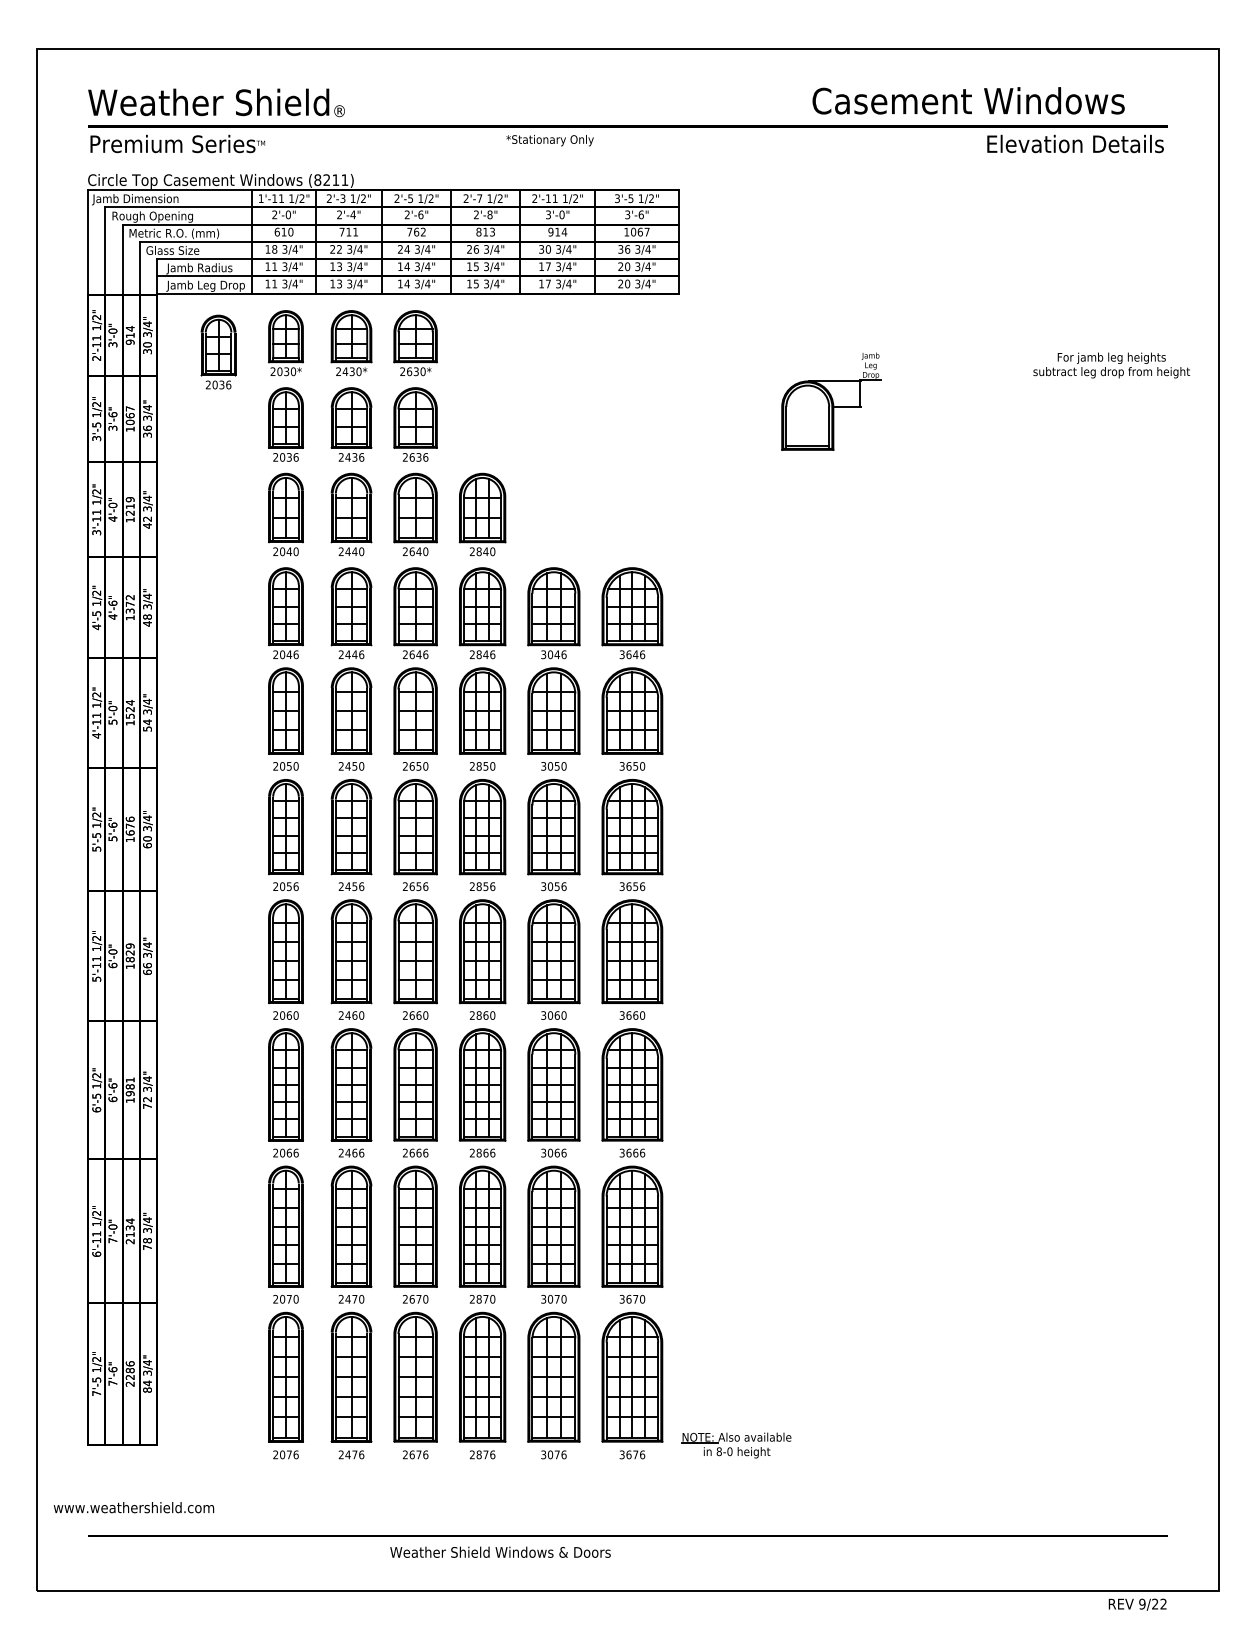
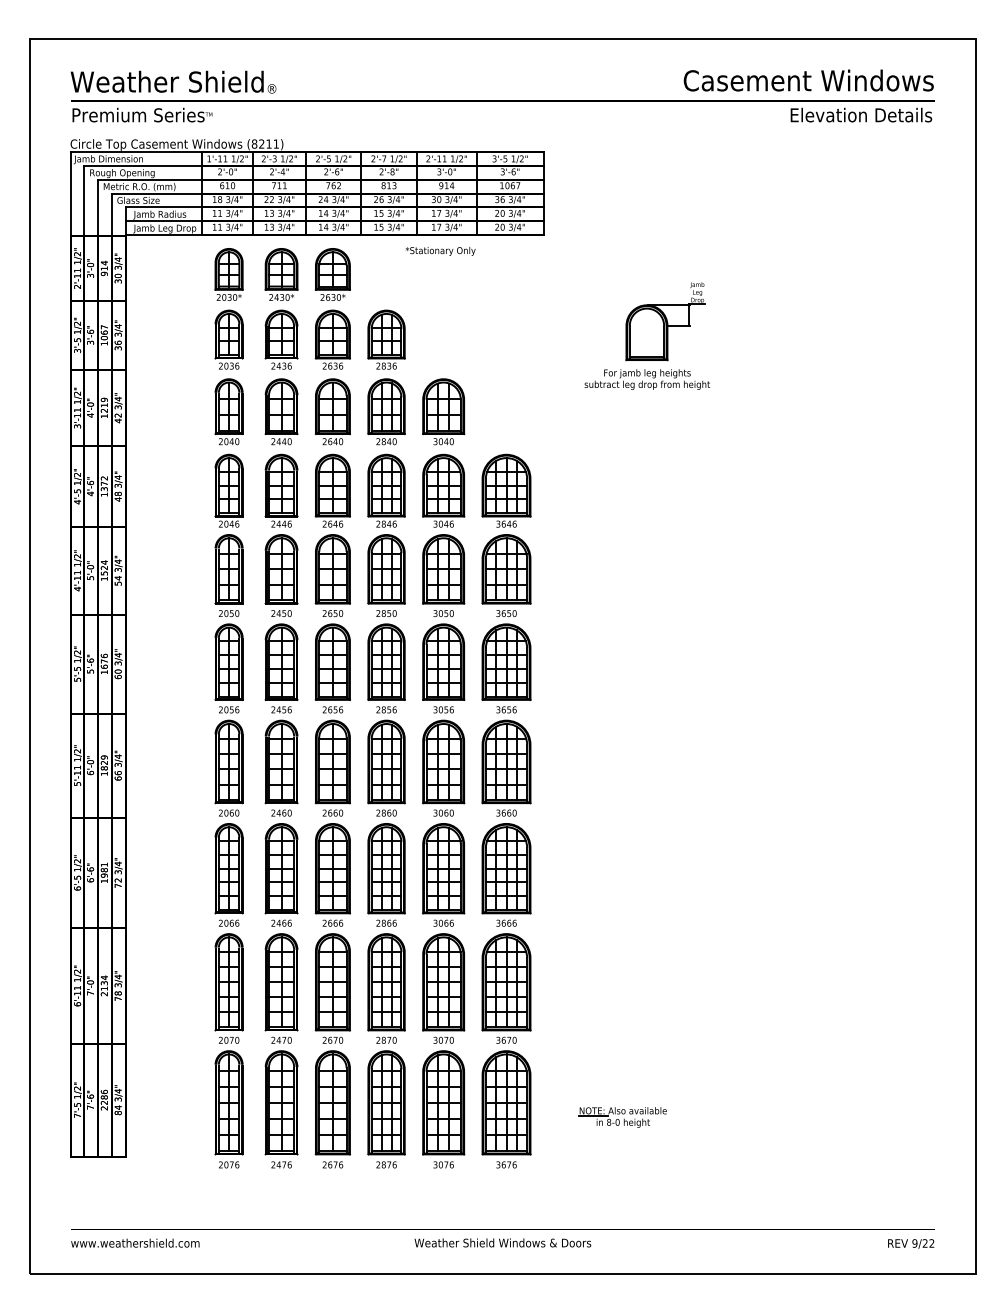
text: (968, 100) -> (808, 80), moved
text: (549, 140) -> (440, 251), moved
part: (217, 351) -> (174, 281), removed
text: (1111, 365) -> (647, 379), moved
part: (482, 424) -> (386, 339), added
part: (553, 514) -> (443, 411), added
part: (736, 1445) -> (622, 1117), moved
text: (134, 1506) -> (135, 1242), moved
text: (500, 1551) -> (502, 1242), moved
text: (1138, 1604) -> (911, 1243), moved

